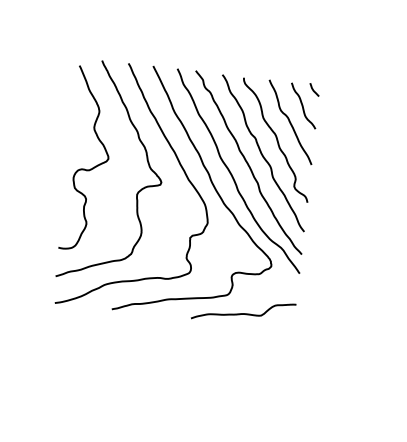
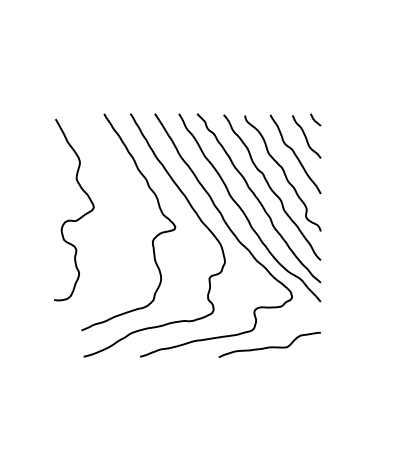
curve: (94, 166) -> (80, 216), moved

